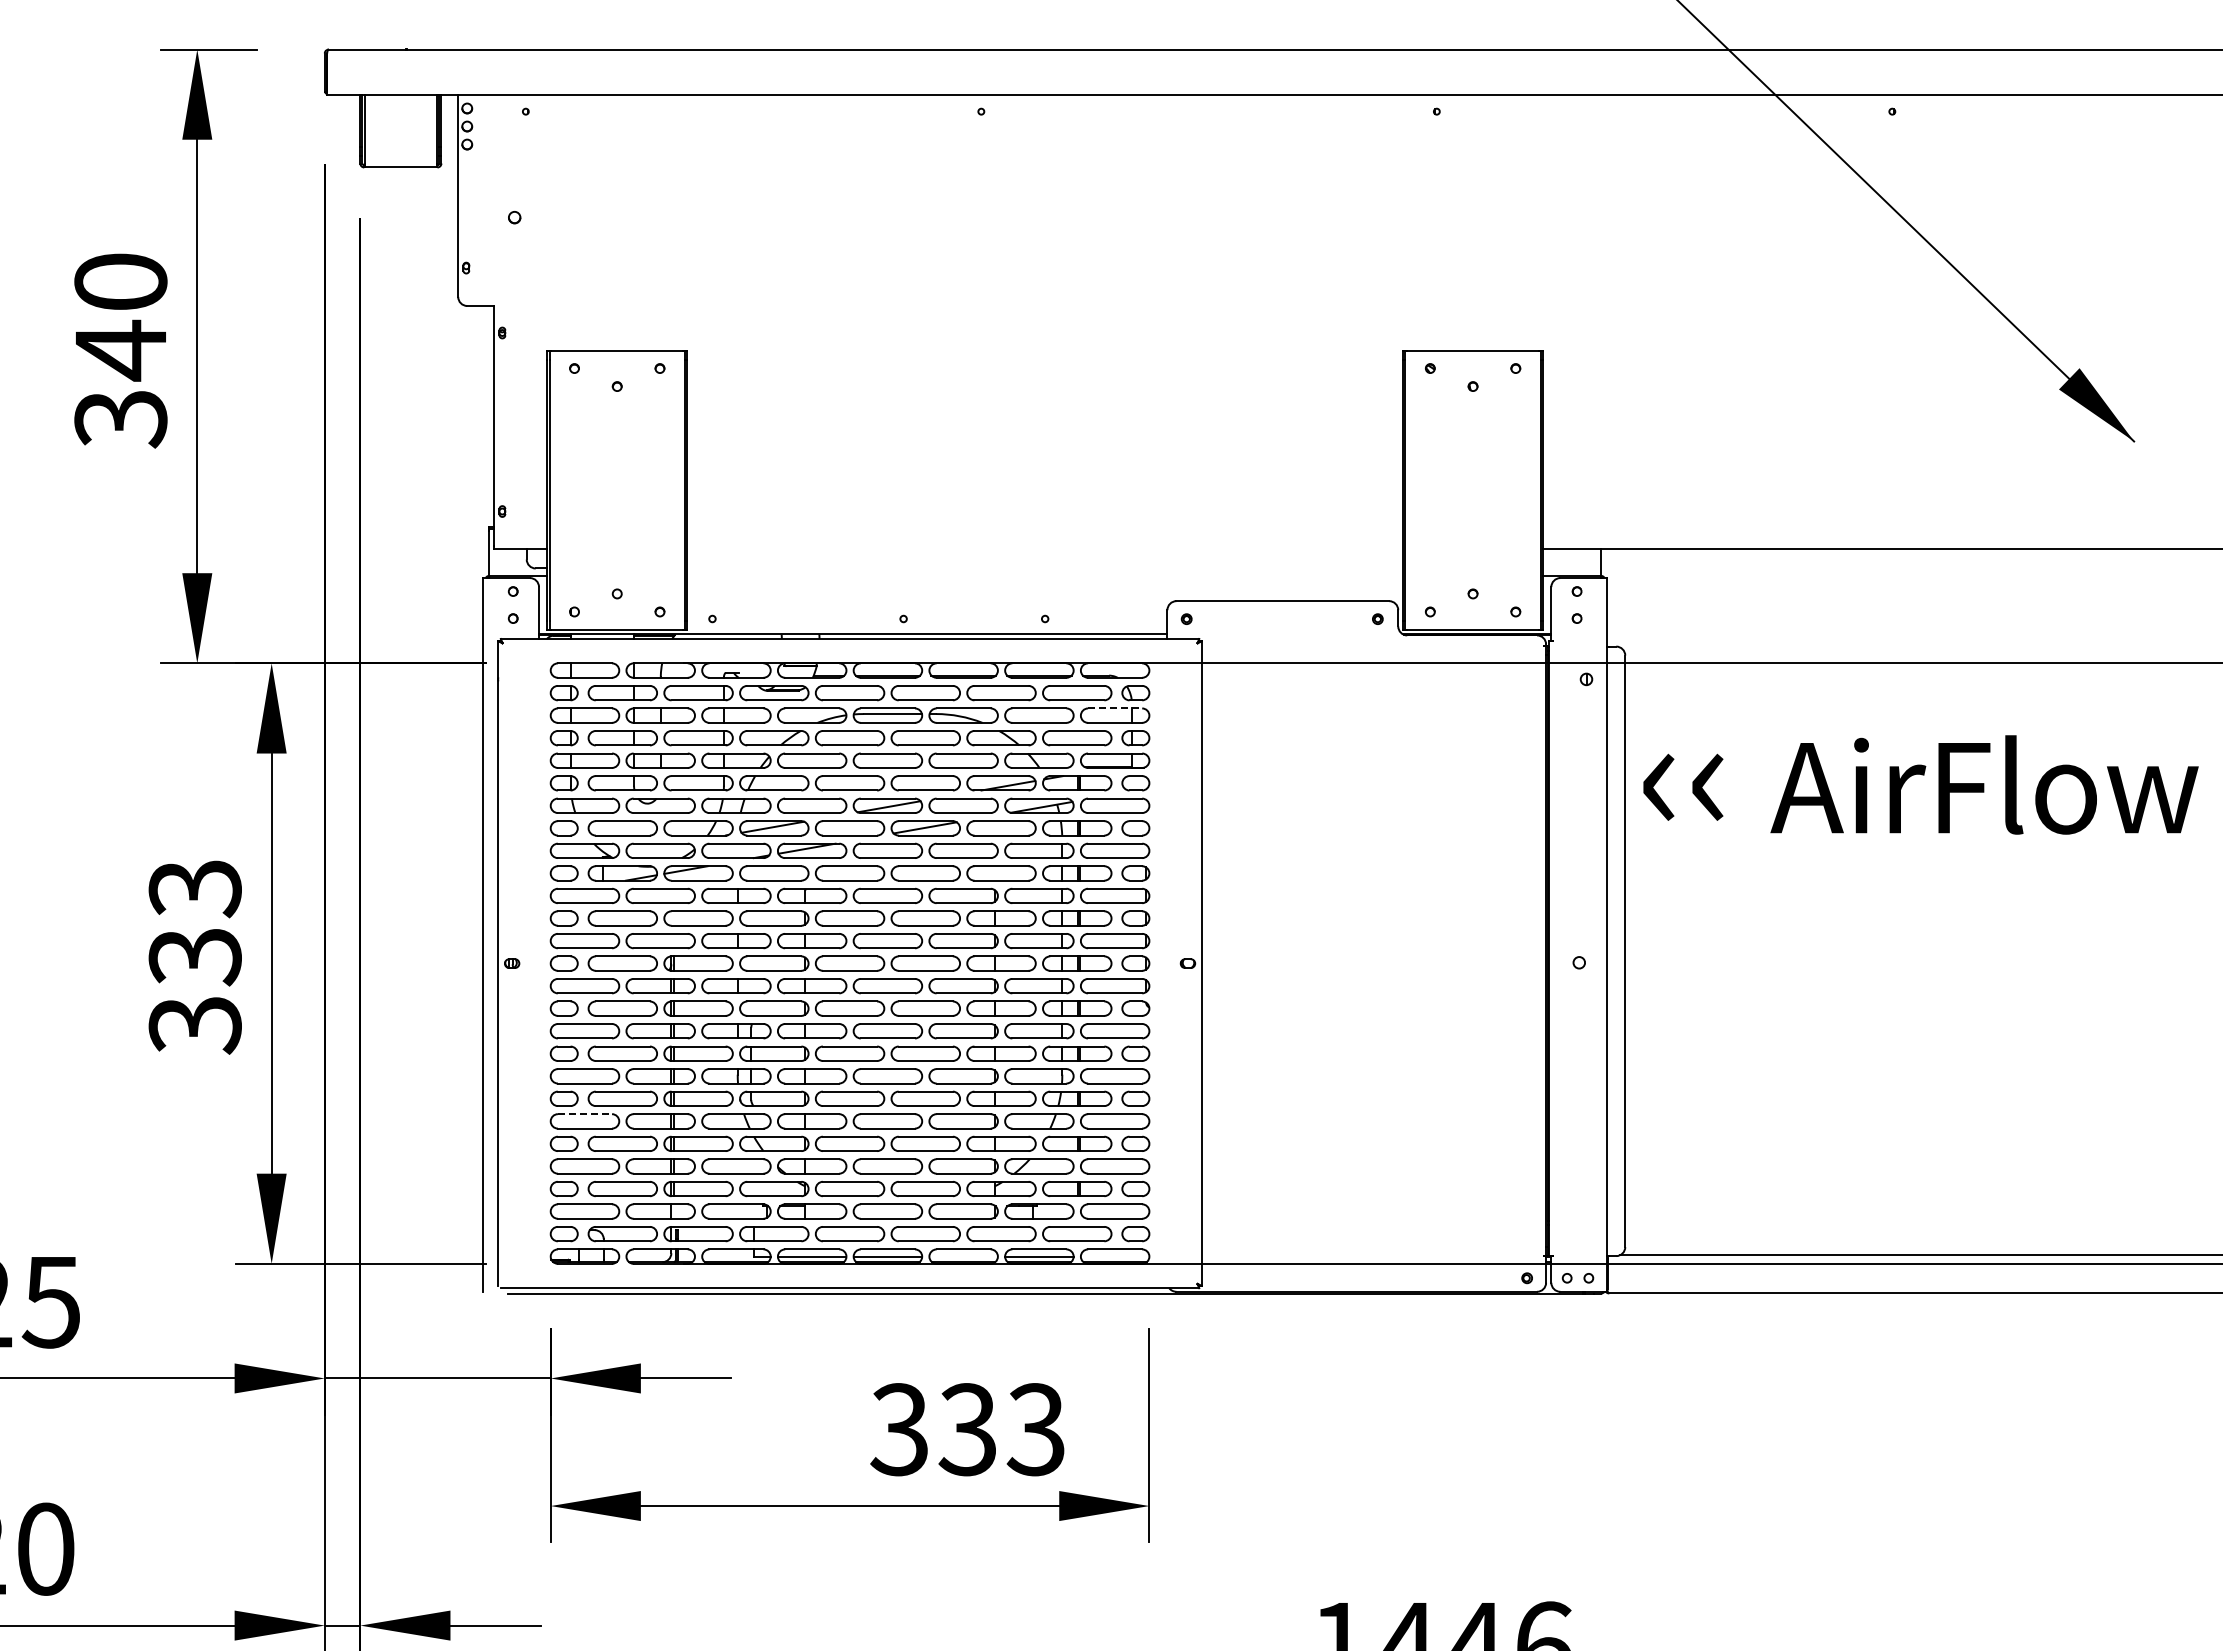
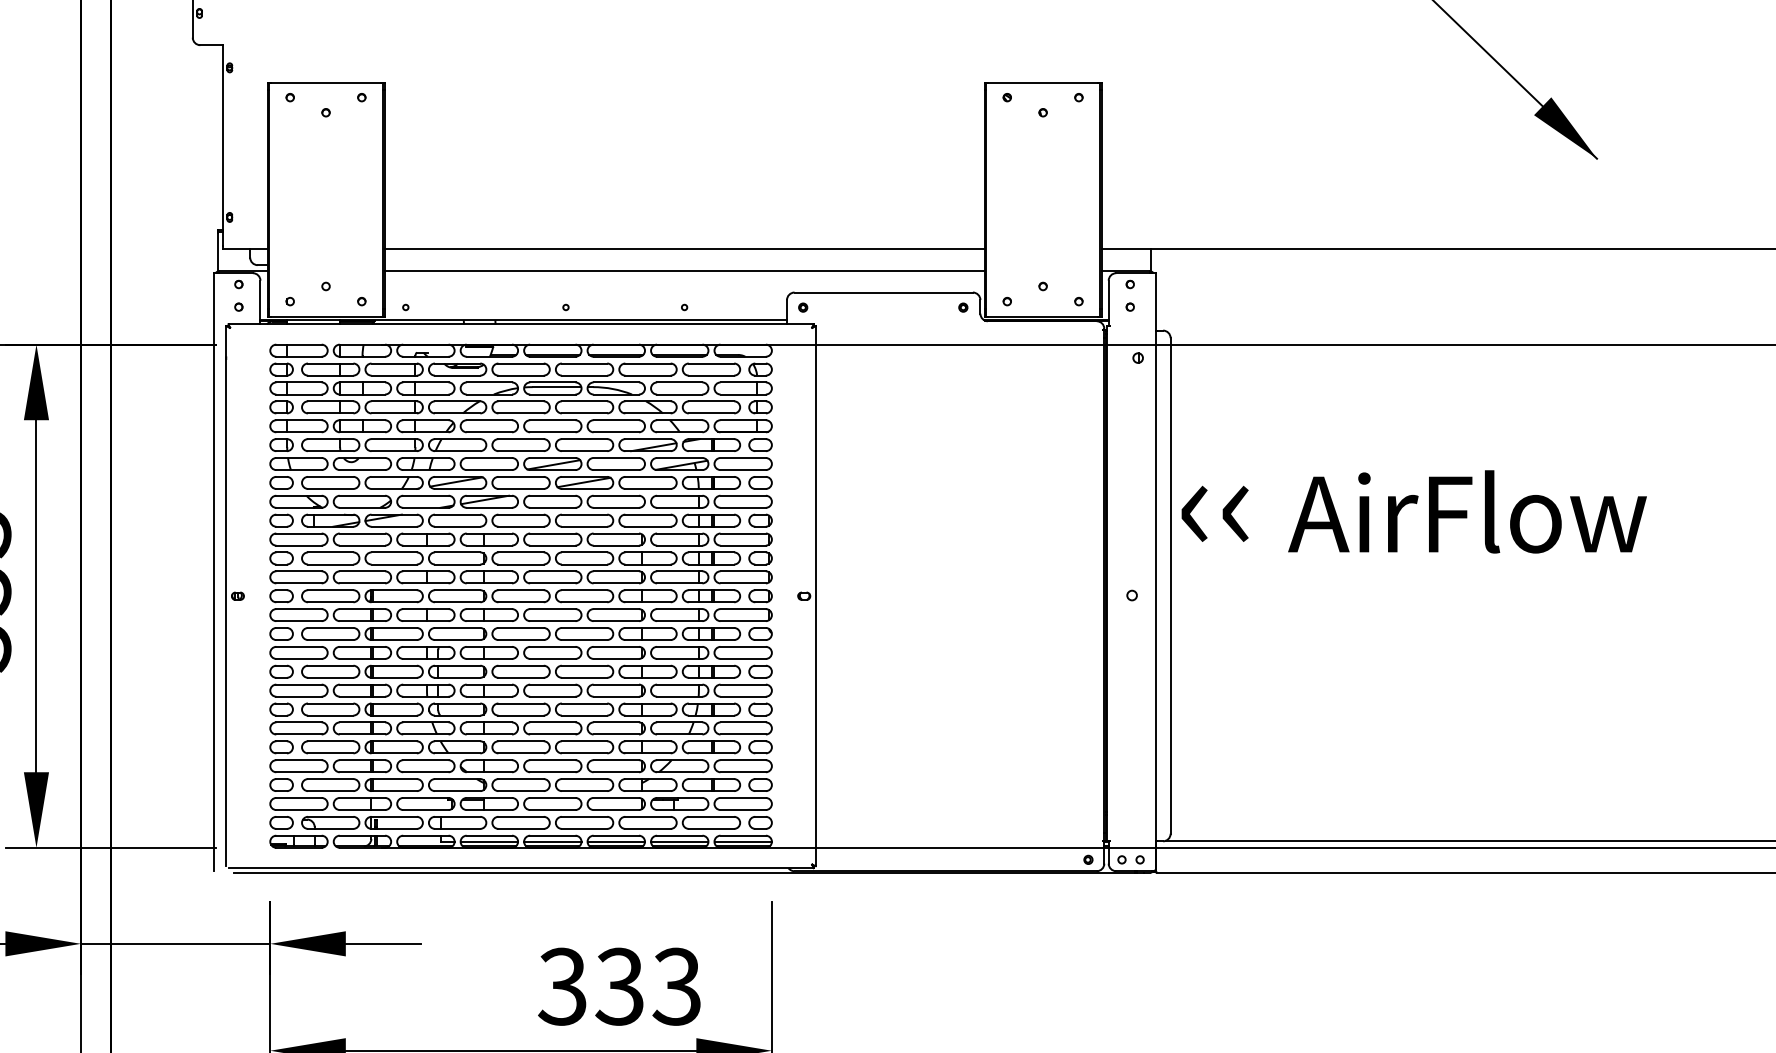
line: (1045, 549) -> (684, 249), added
line: (1045, 575) -> (684, 271), added
line: (1115, 708) -> (743, 382), dashed -> solid
text: (1920, 784) -> (1413, 511), moved
line: (585, 1114) -> (299, 722), dashed -> solid
line: (963, 1256) -> (616, 841), added
line: (1114, 1256) -> (742, 841), added

